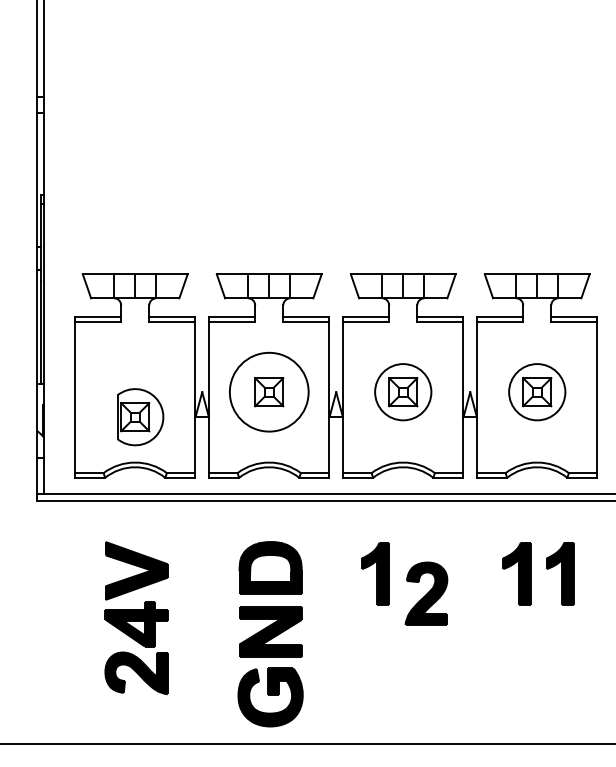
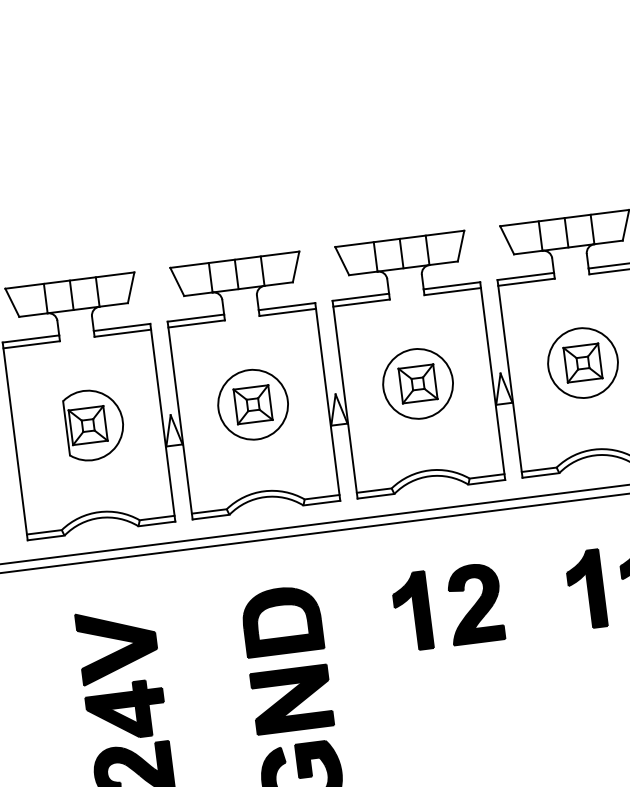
circle: (269, 392) -> (253, 405), size x0.71
part: (140, 417) -> (94, 425), moved
part: (426, 593) -> (474, 603), moved

